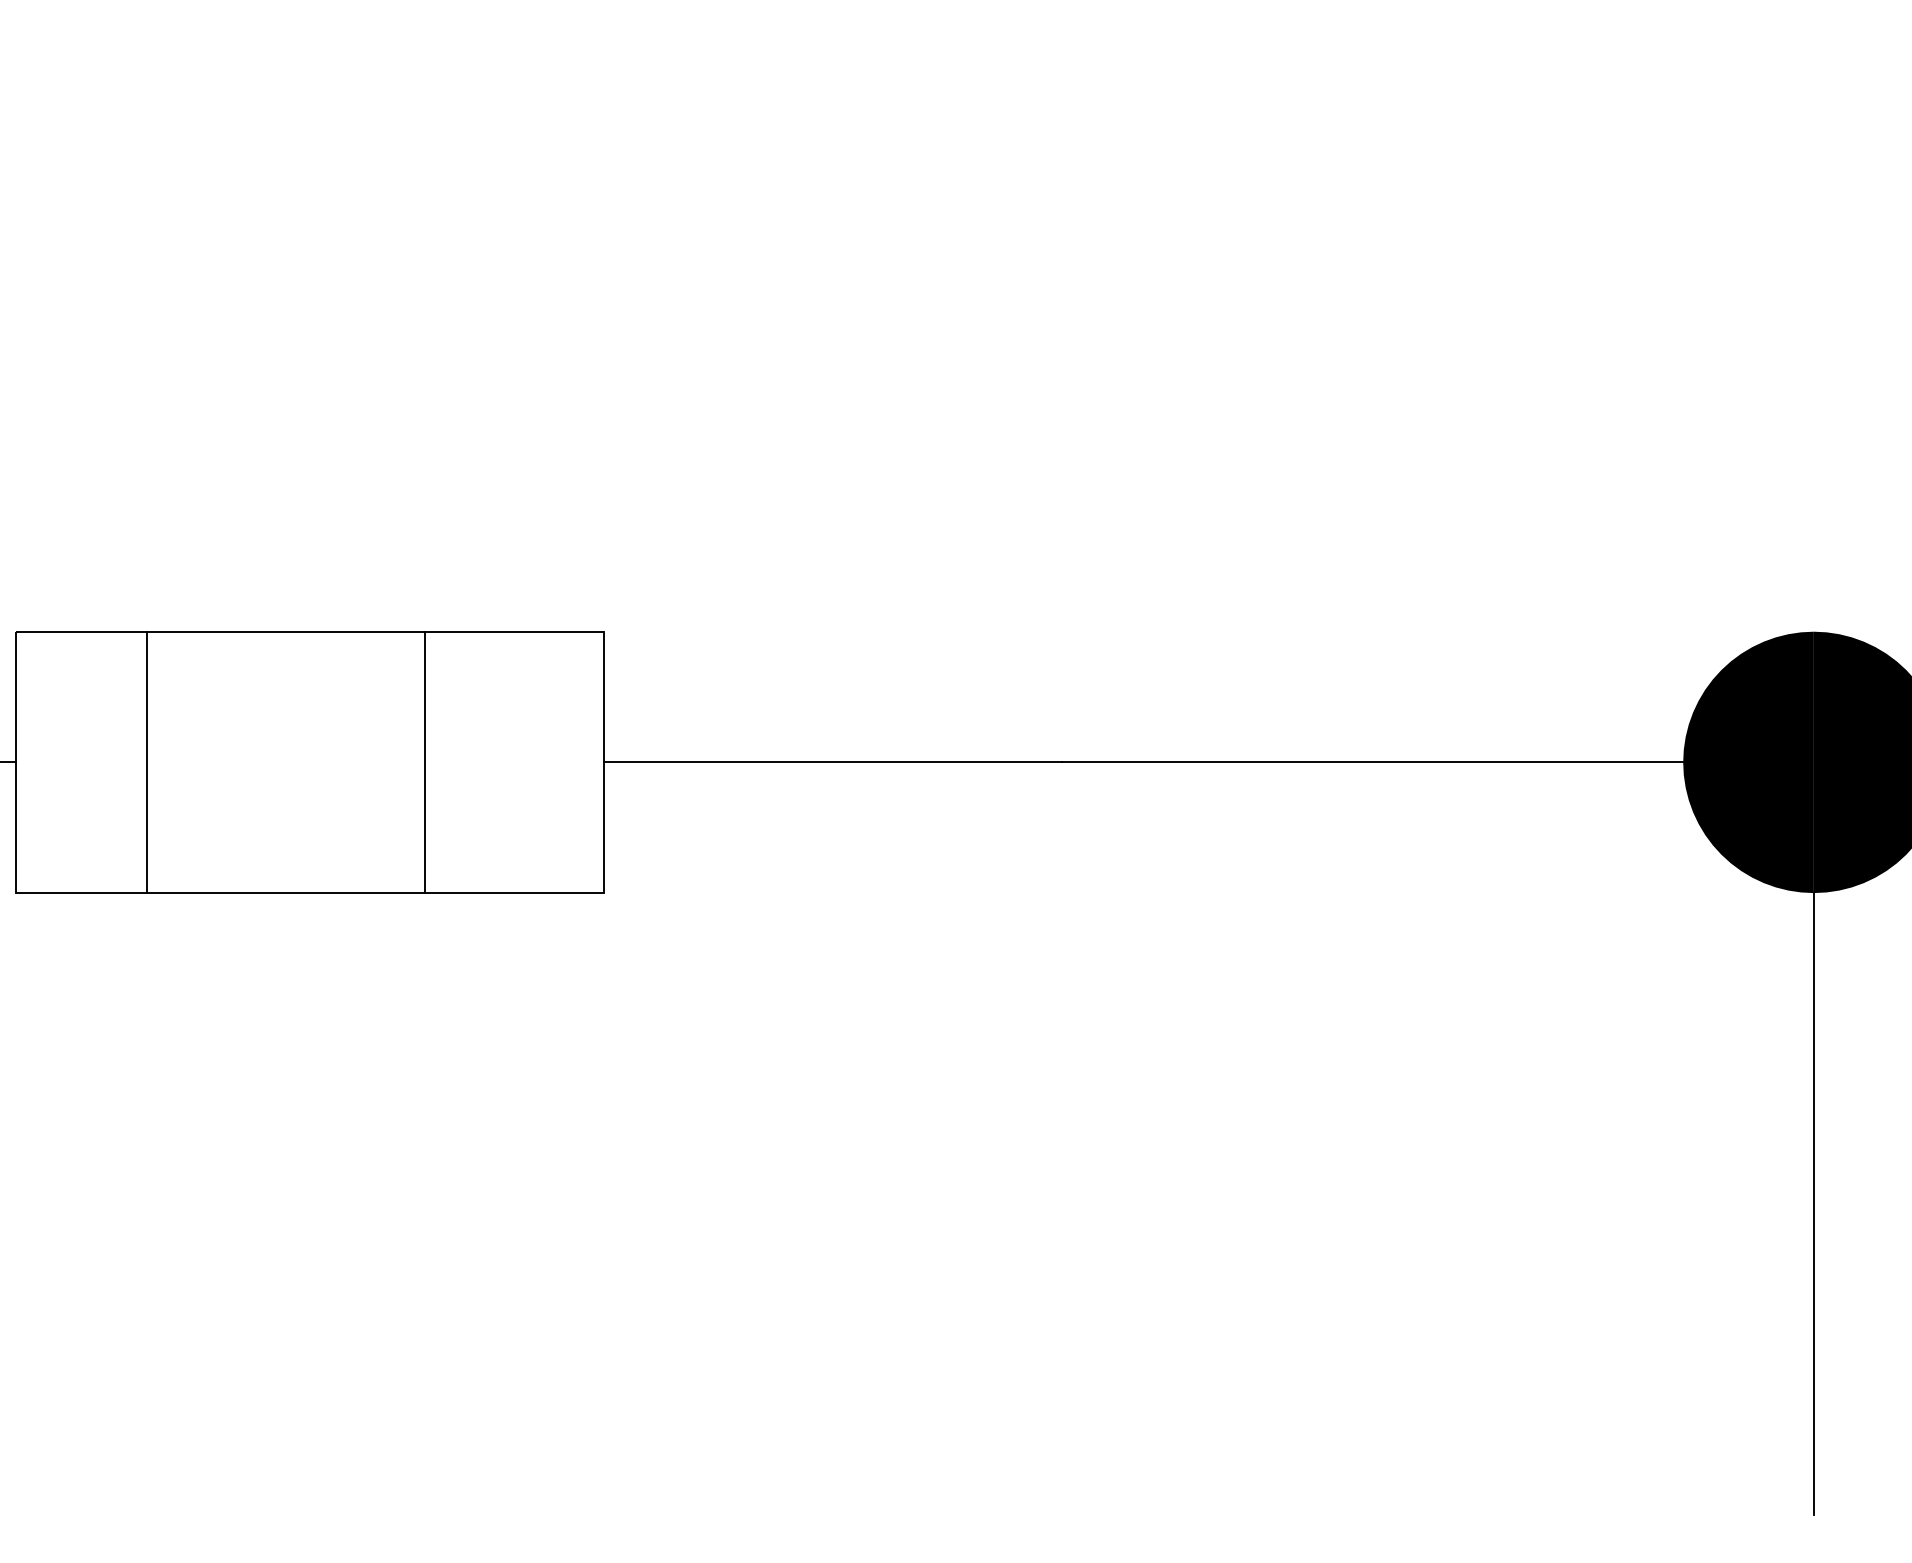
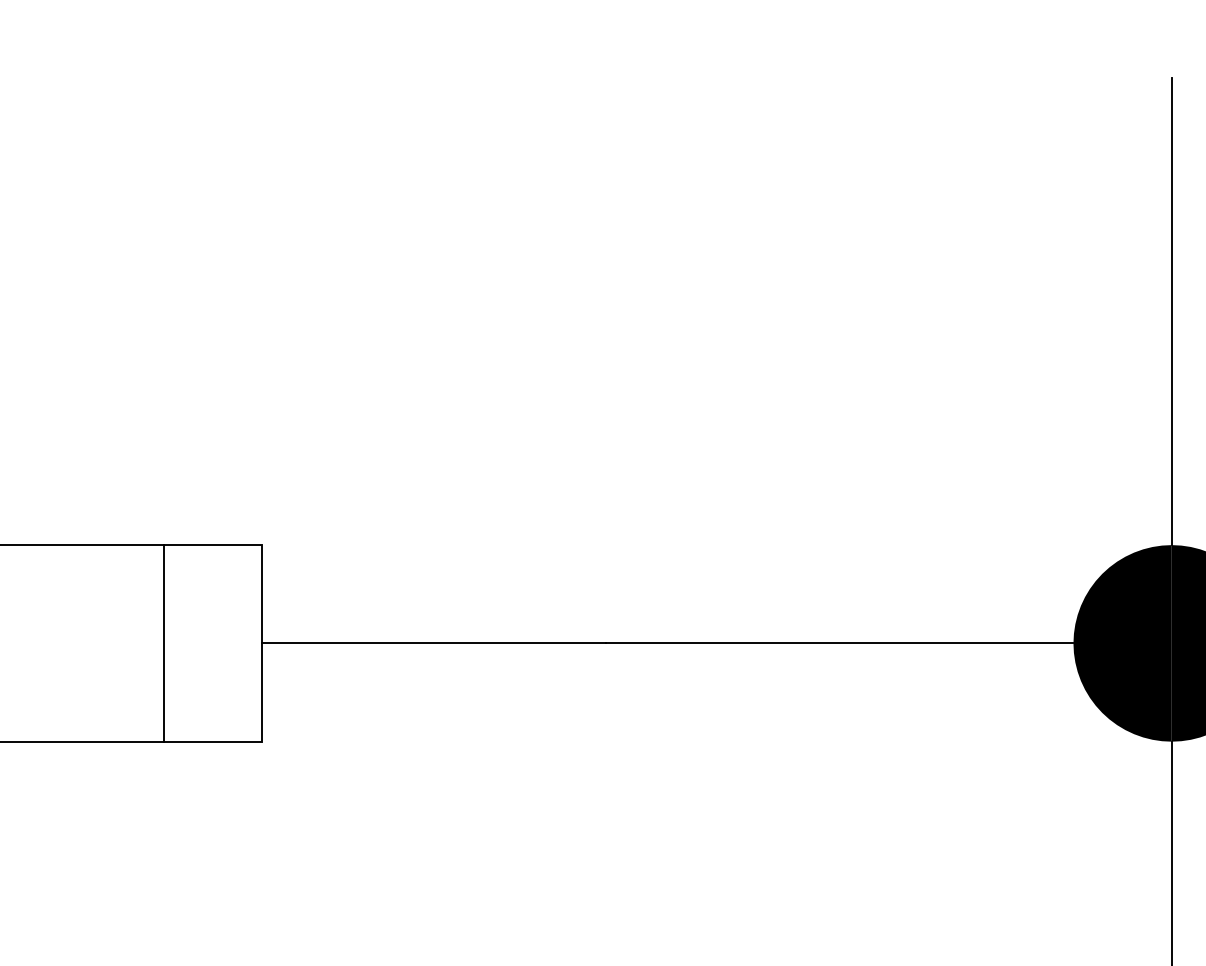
line: (1813, 320) -> (1171, 311), added
line: (424, 762) -> (163, 643), moved

